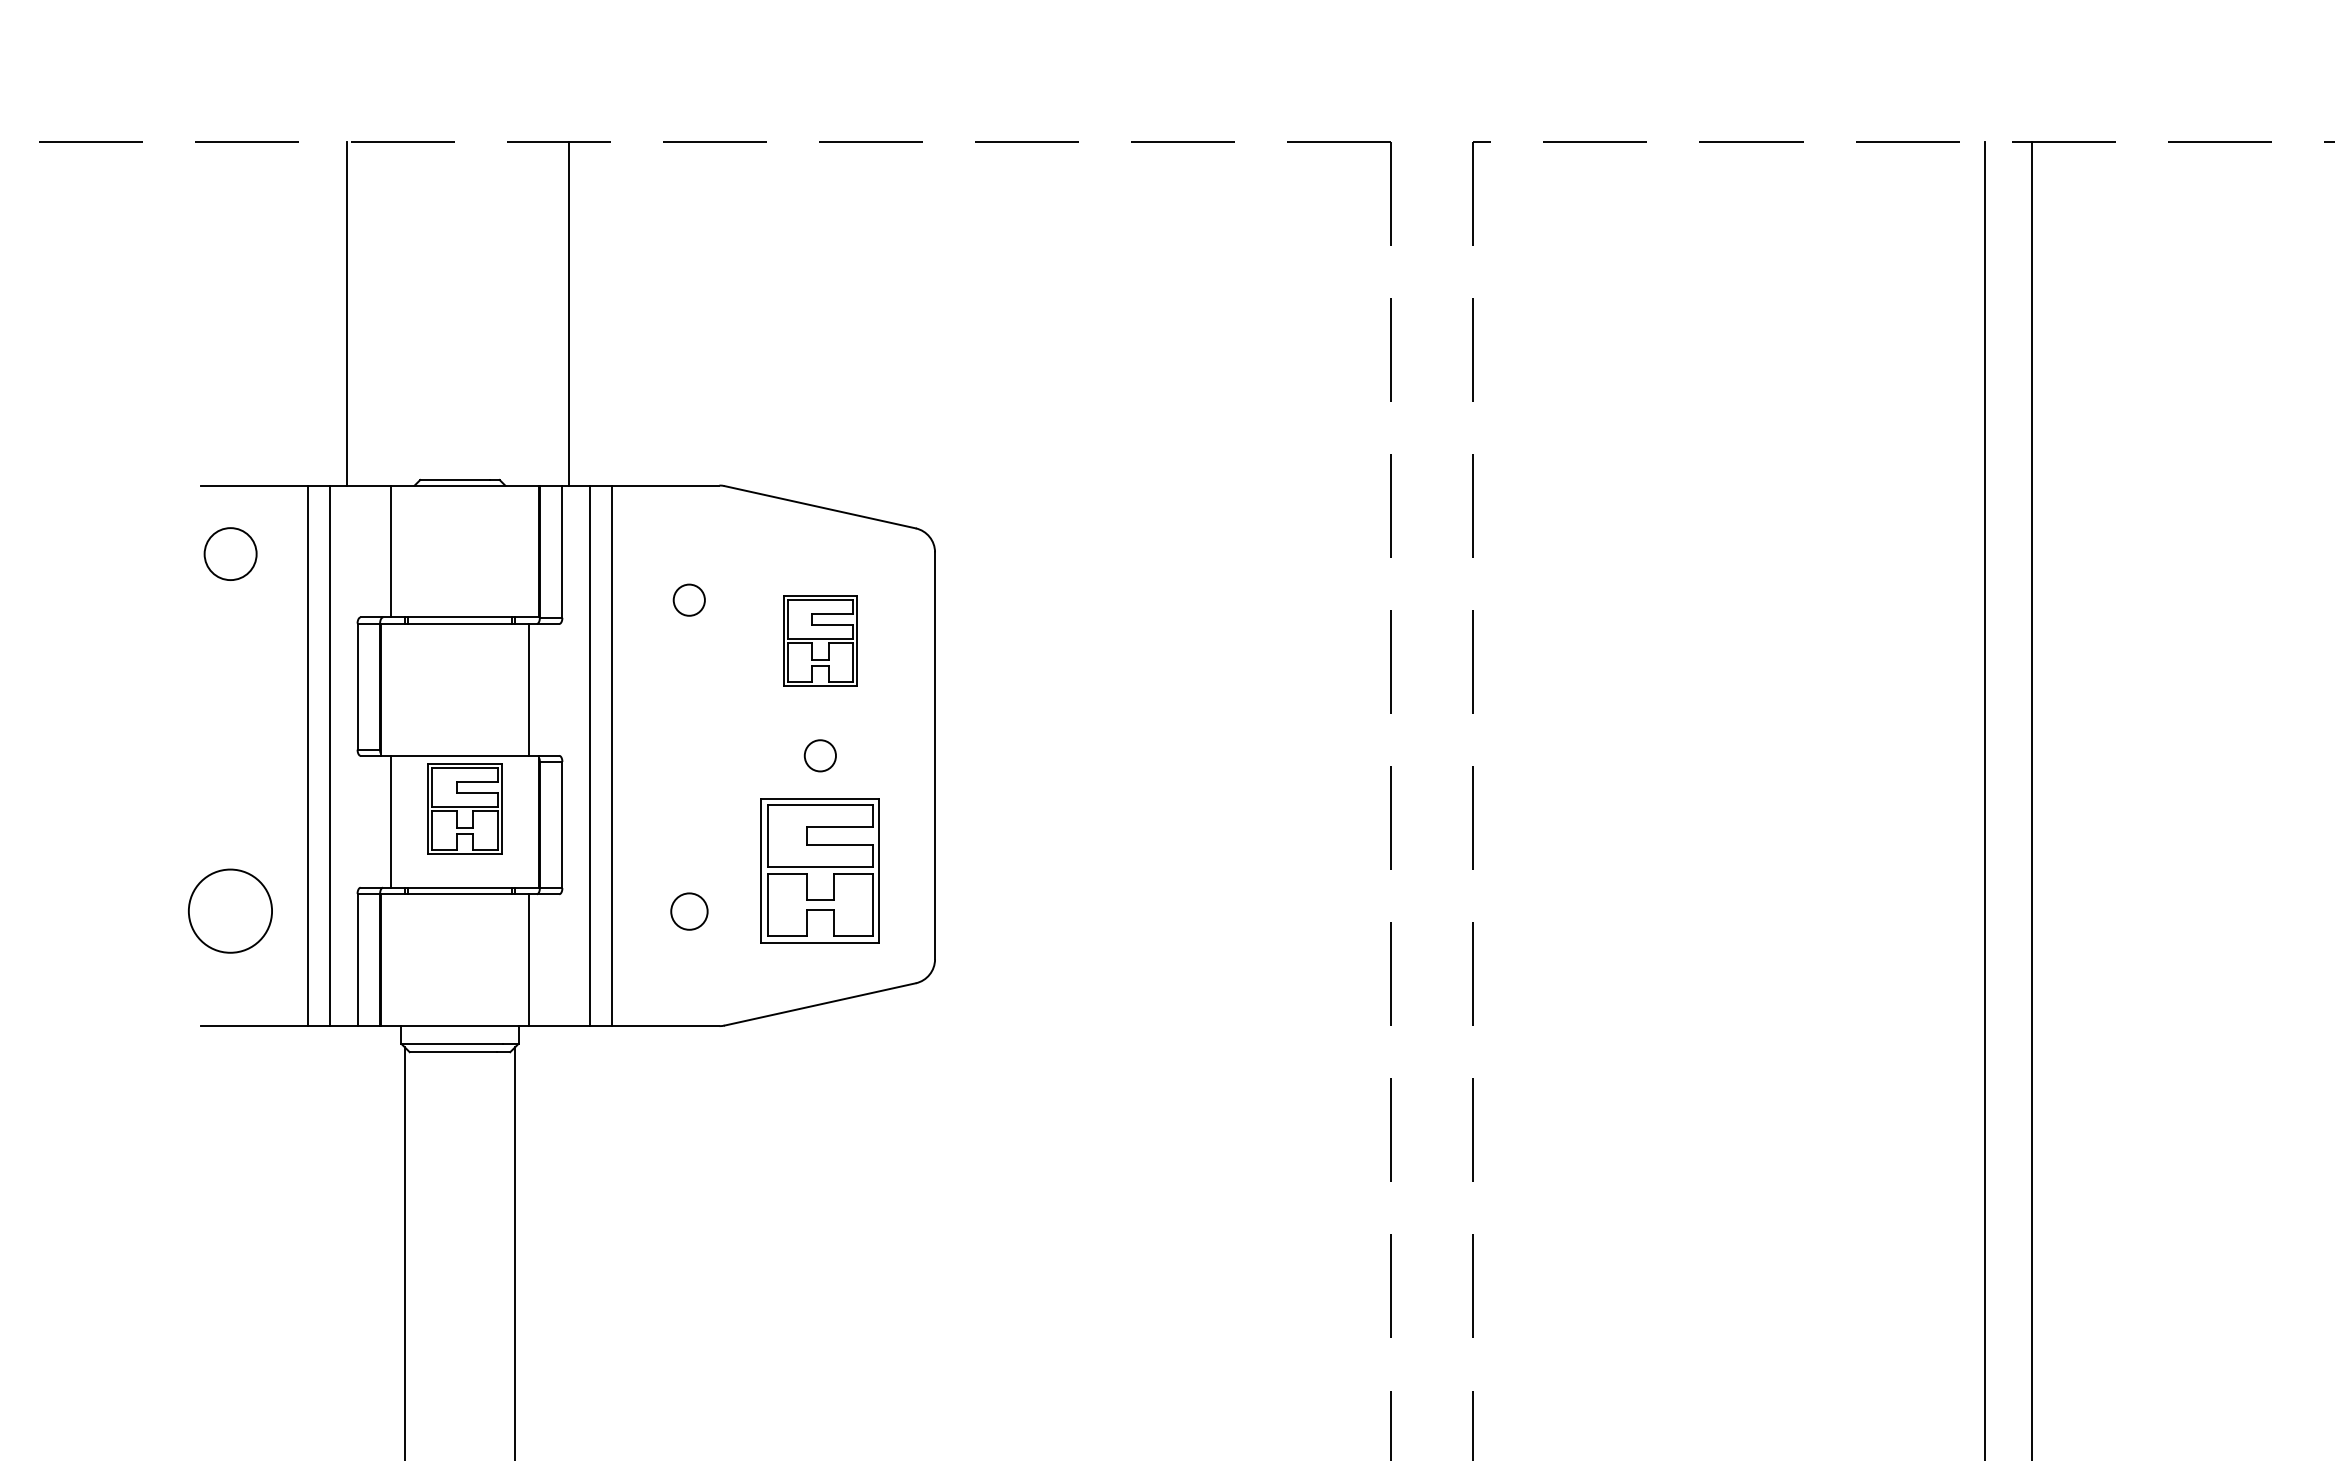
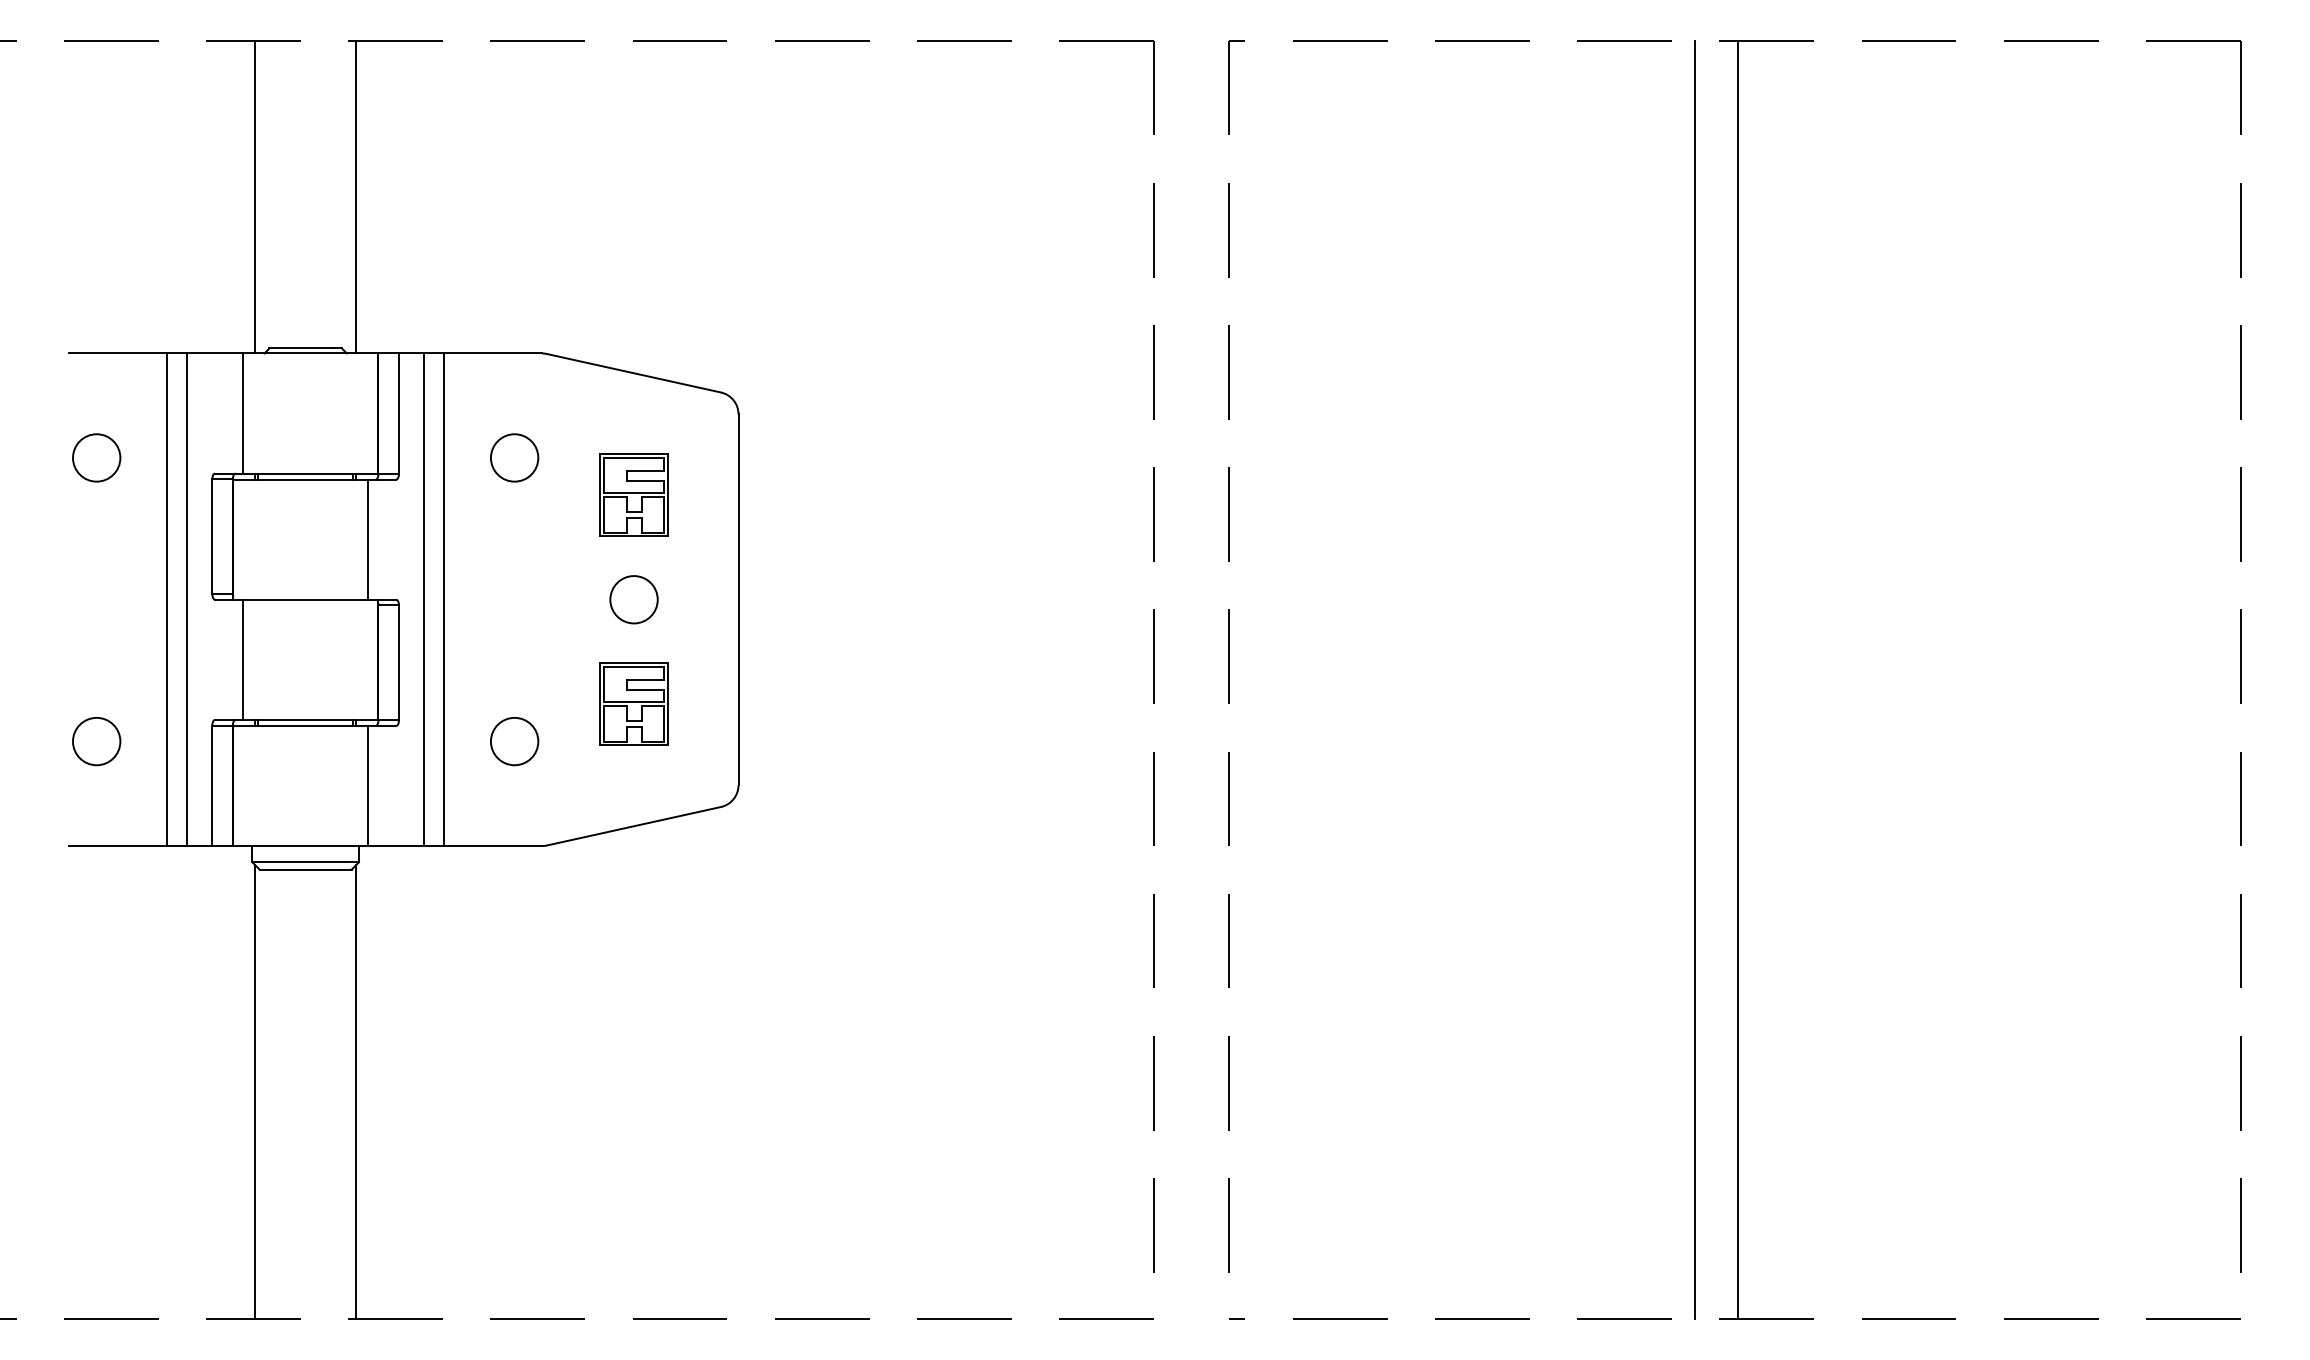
line: (347, 313) -> (255, 196), moved
line: (569, 313) -> (356, 196), moved
circle: (230, 553) -> (96, 457), moved
circle: (689, 599) -> (514, 457), size x1.67
circle: (819, 755) -> (633, 599), size x1.67
part: (464, 808) -> (309, 647), removed
part: (819, 869) -> (633, 703), size x0.62
circle: (230, 911) -> (96, 741), size x0.62
circle: (689, 911) -> (514, 741), size x1.43

